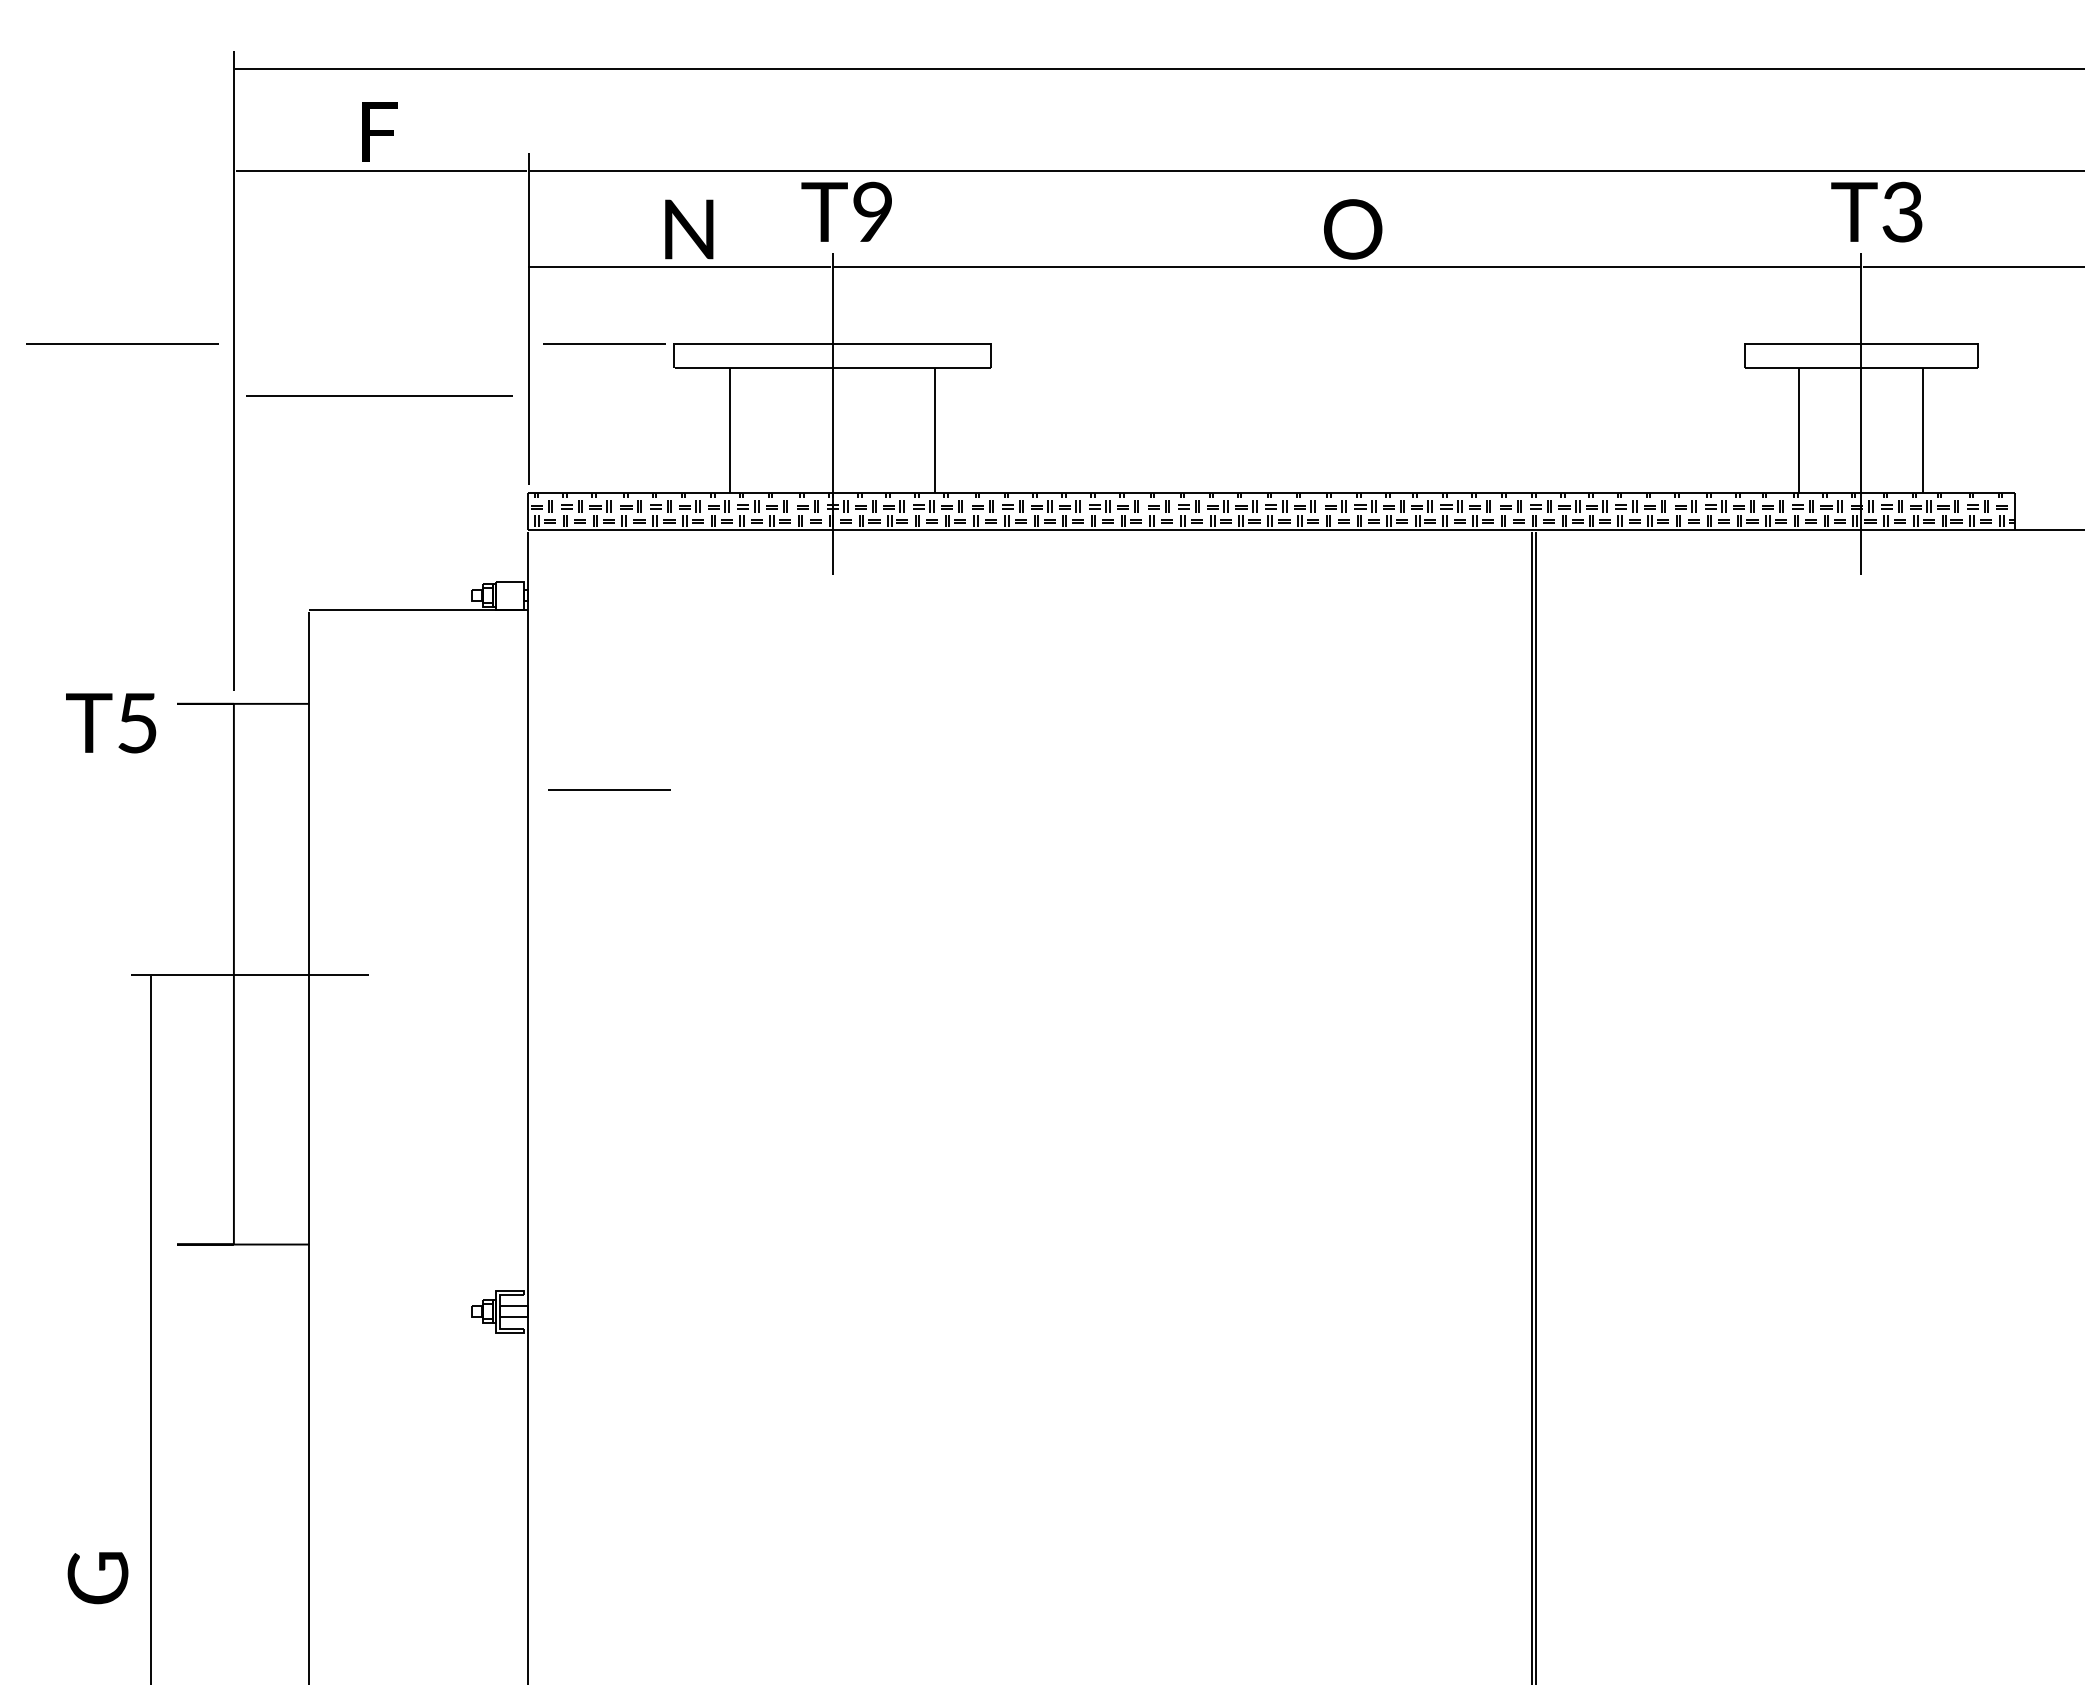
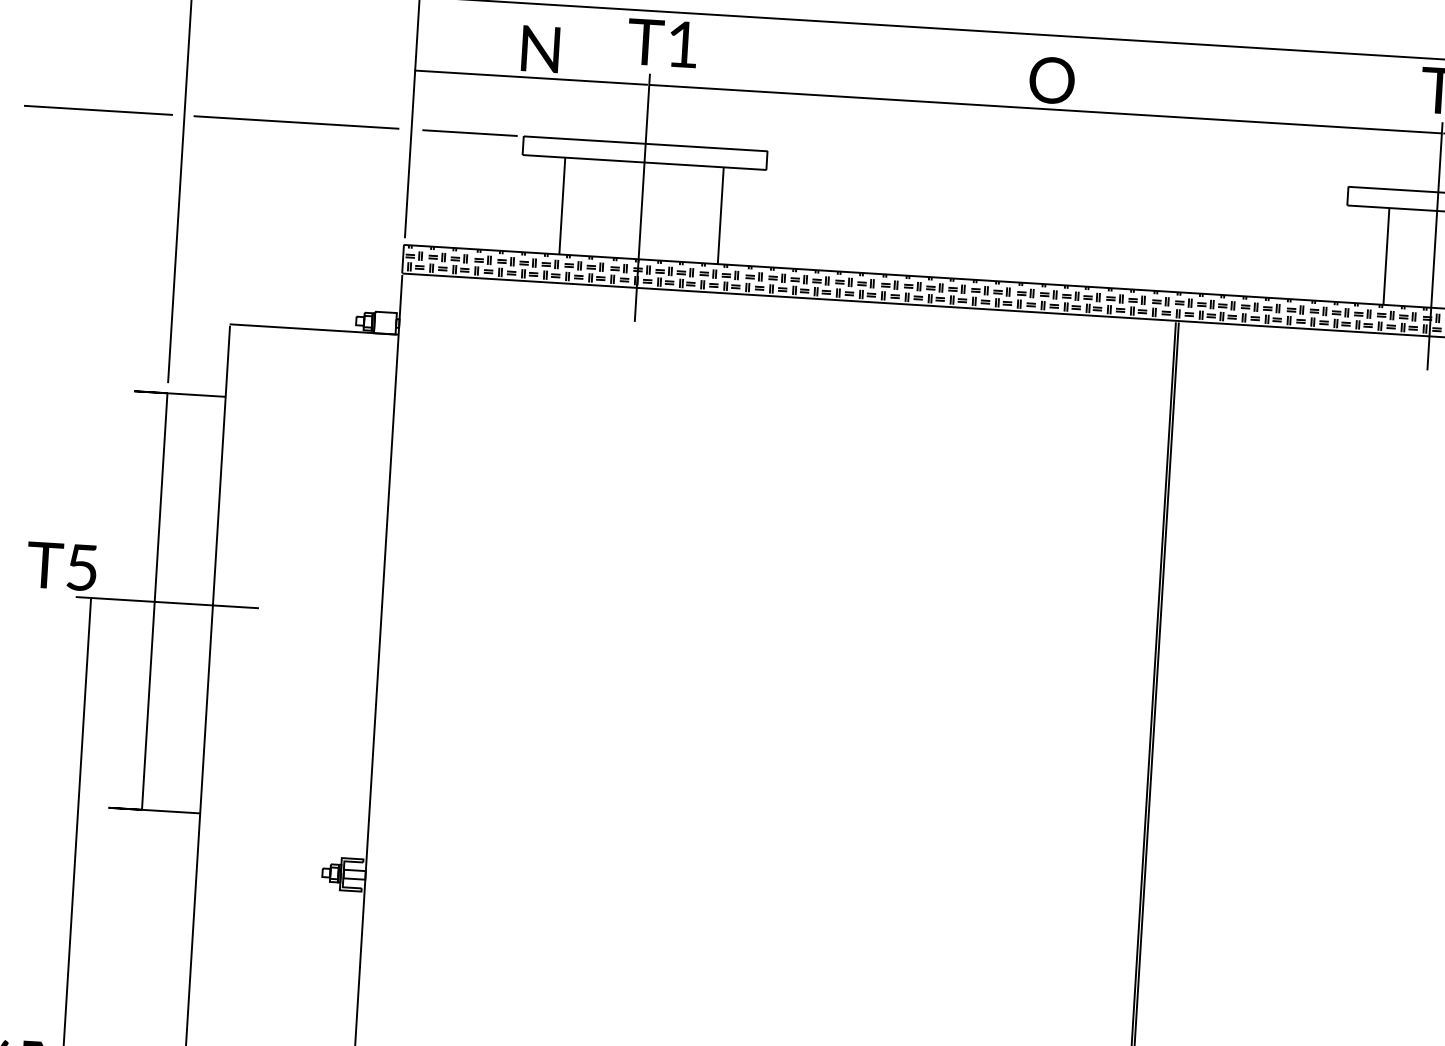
text: (872, 211) -> (682, 44), T9 -> T1
line: (379, 395) -> (296, 122), moved
text: (111, 723) -> (62, 566), moved
line: (609, 789) -> (452, 476), removed

